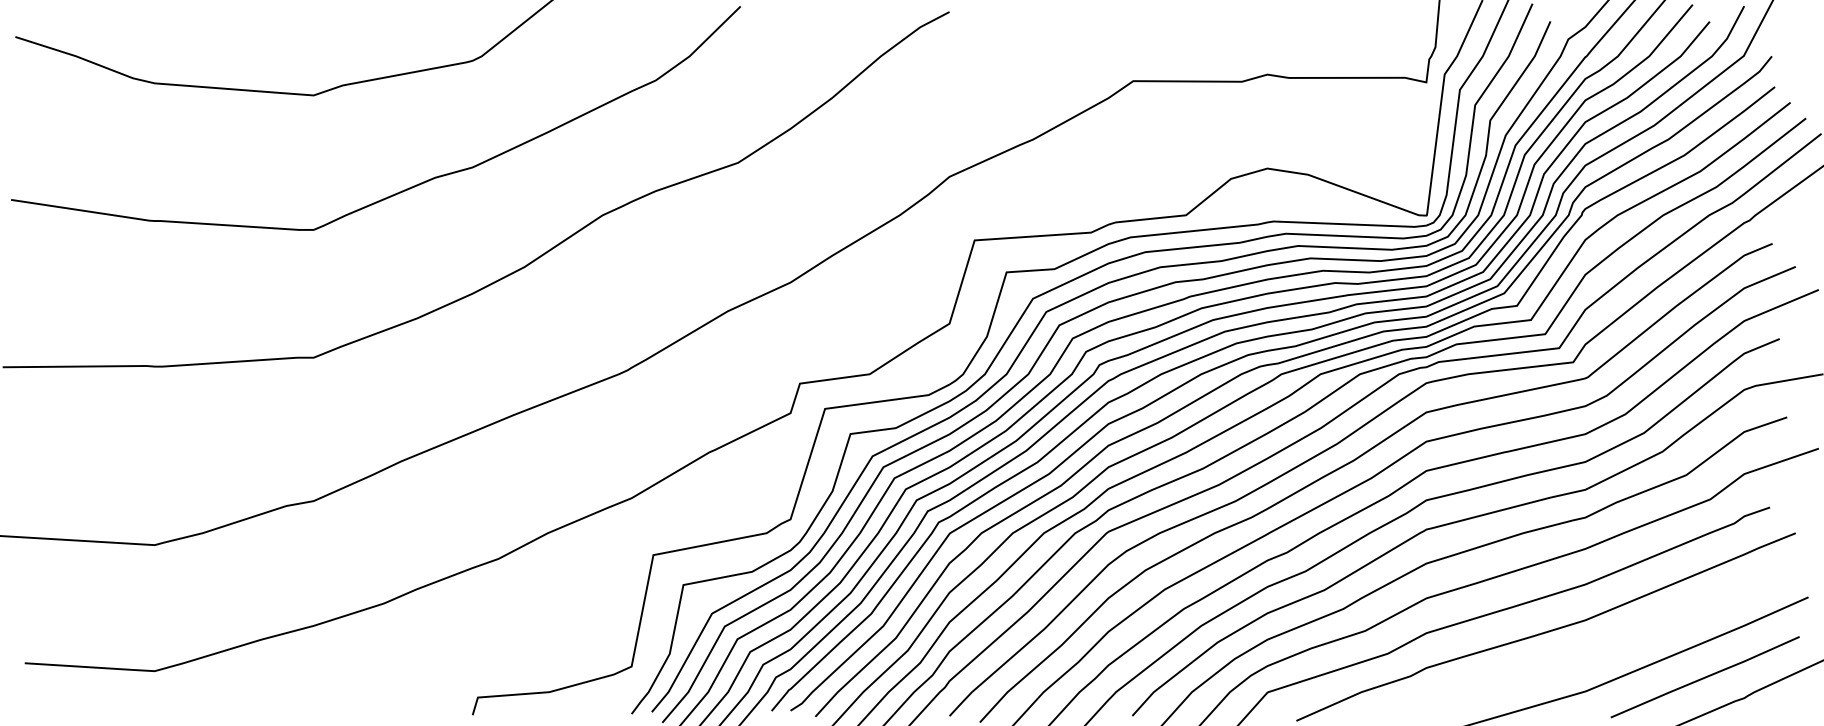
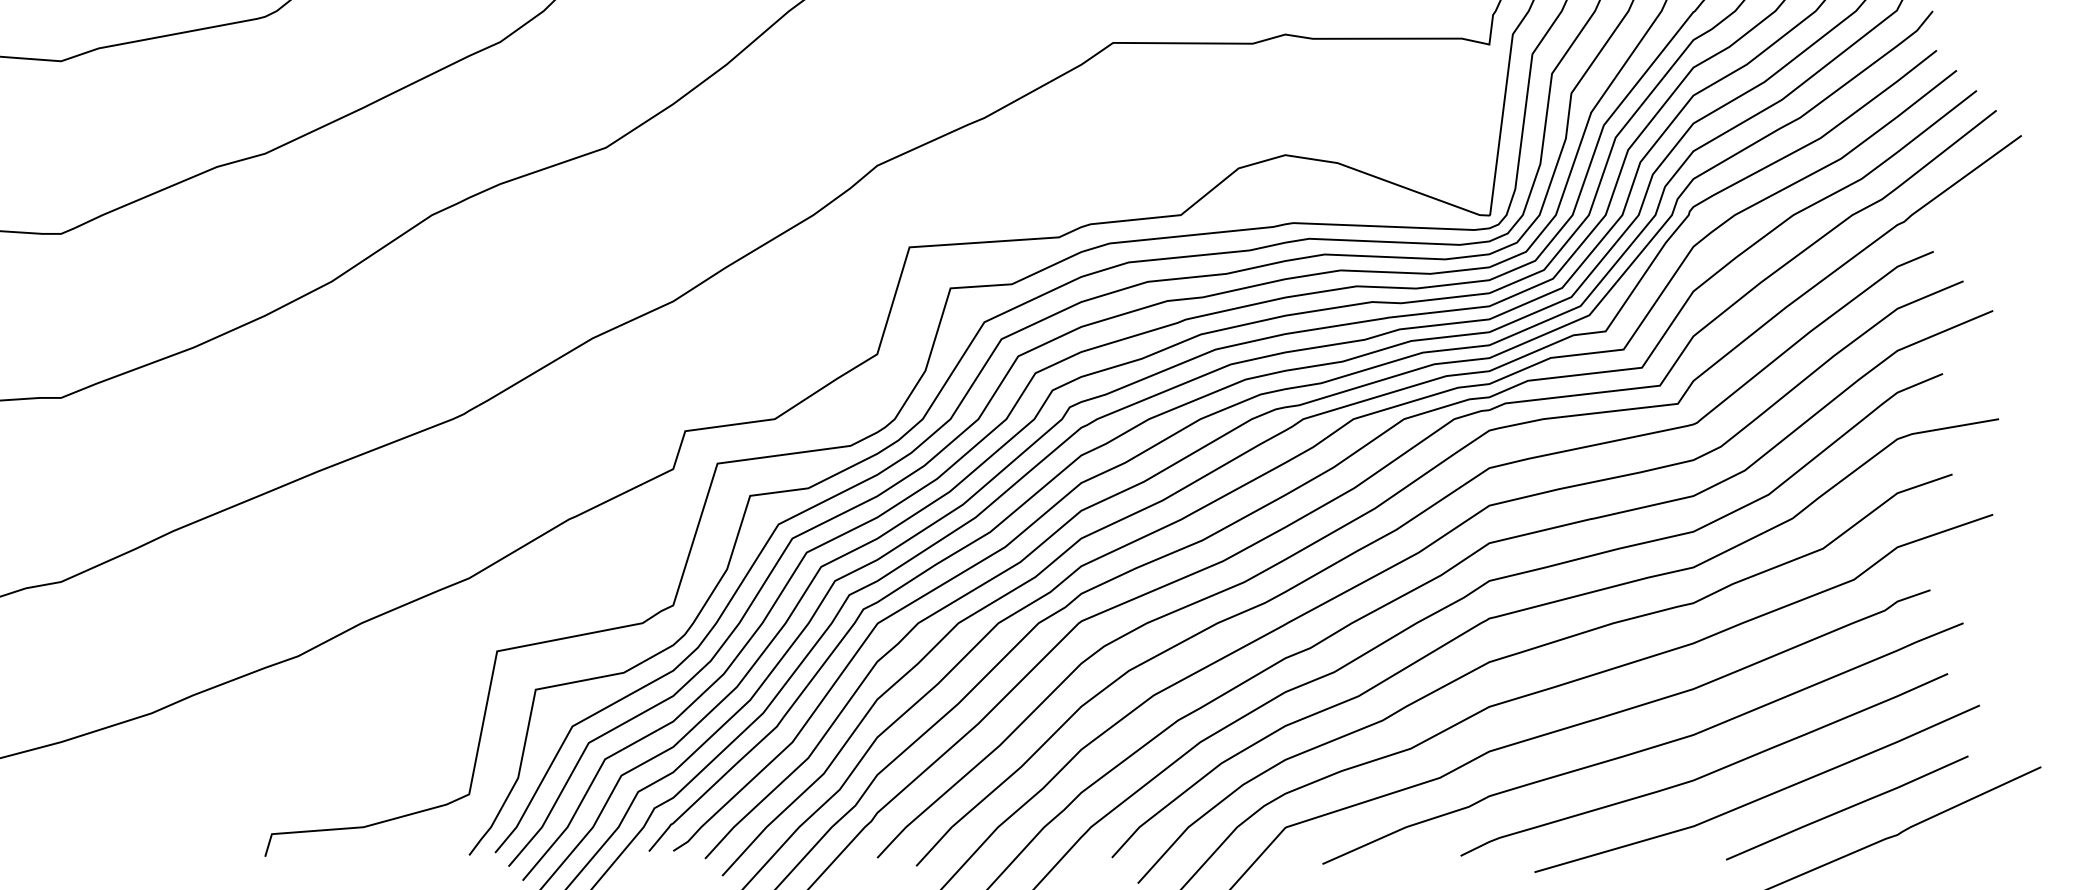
curve: (1597, 649) -> (1709, 772), added

